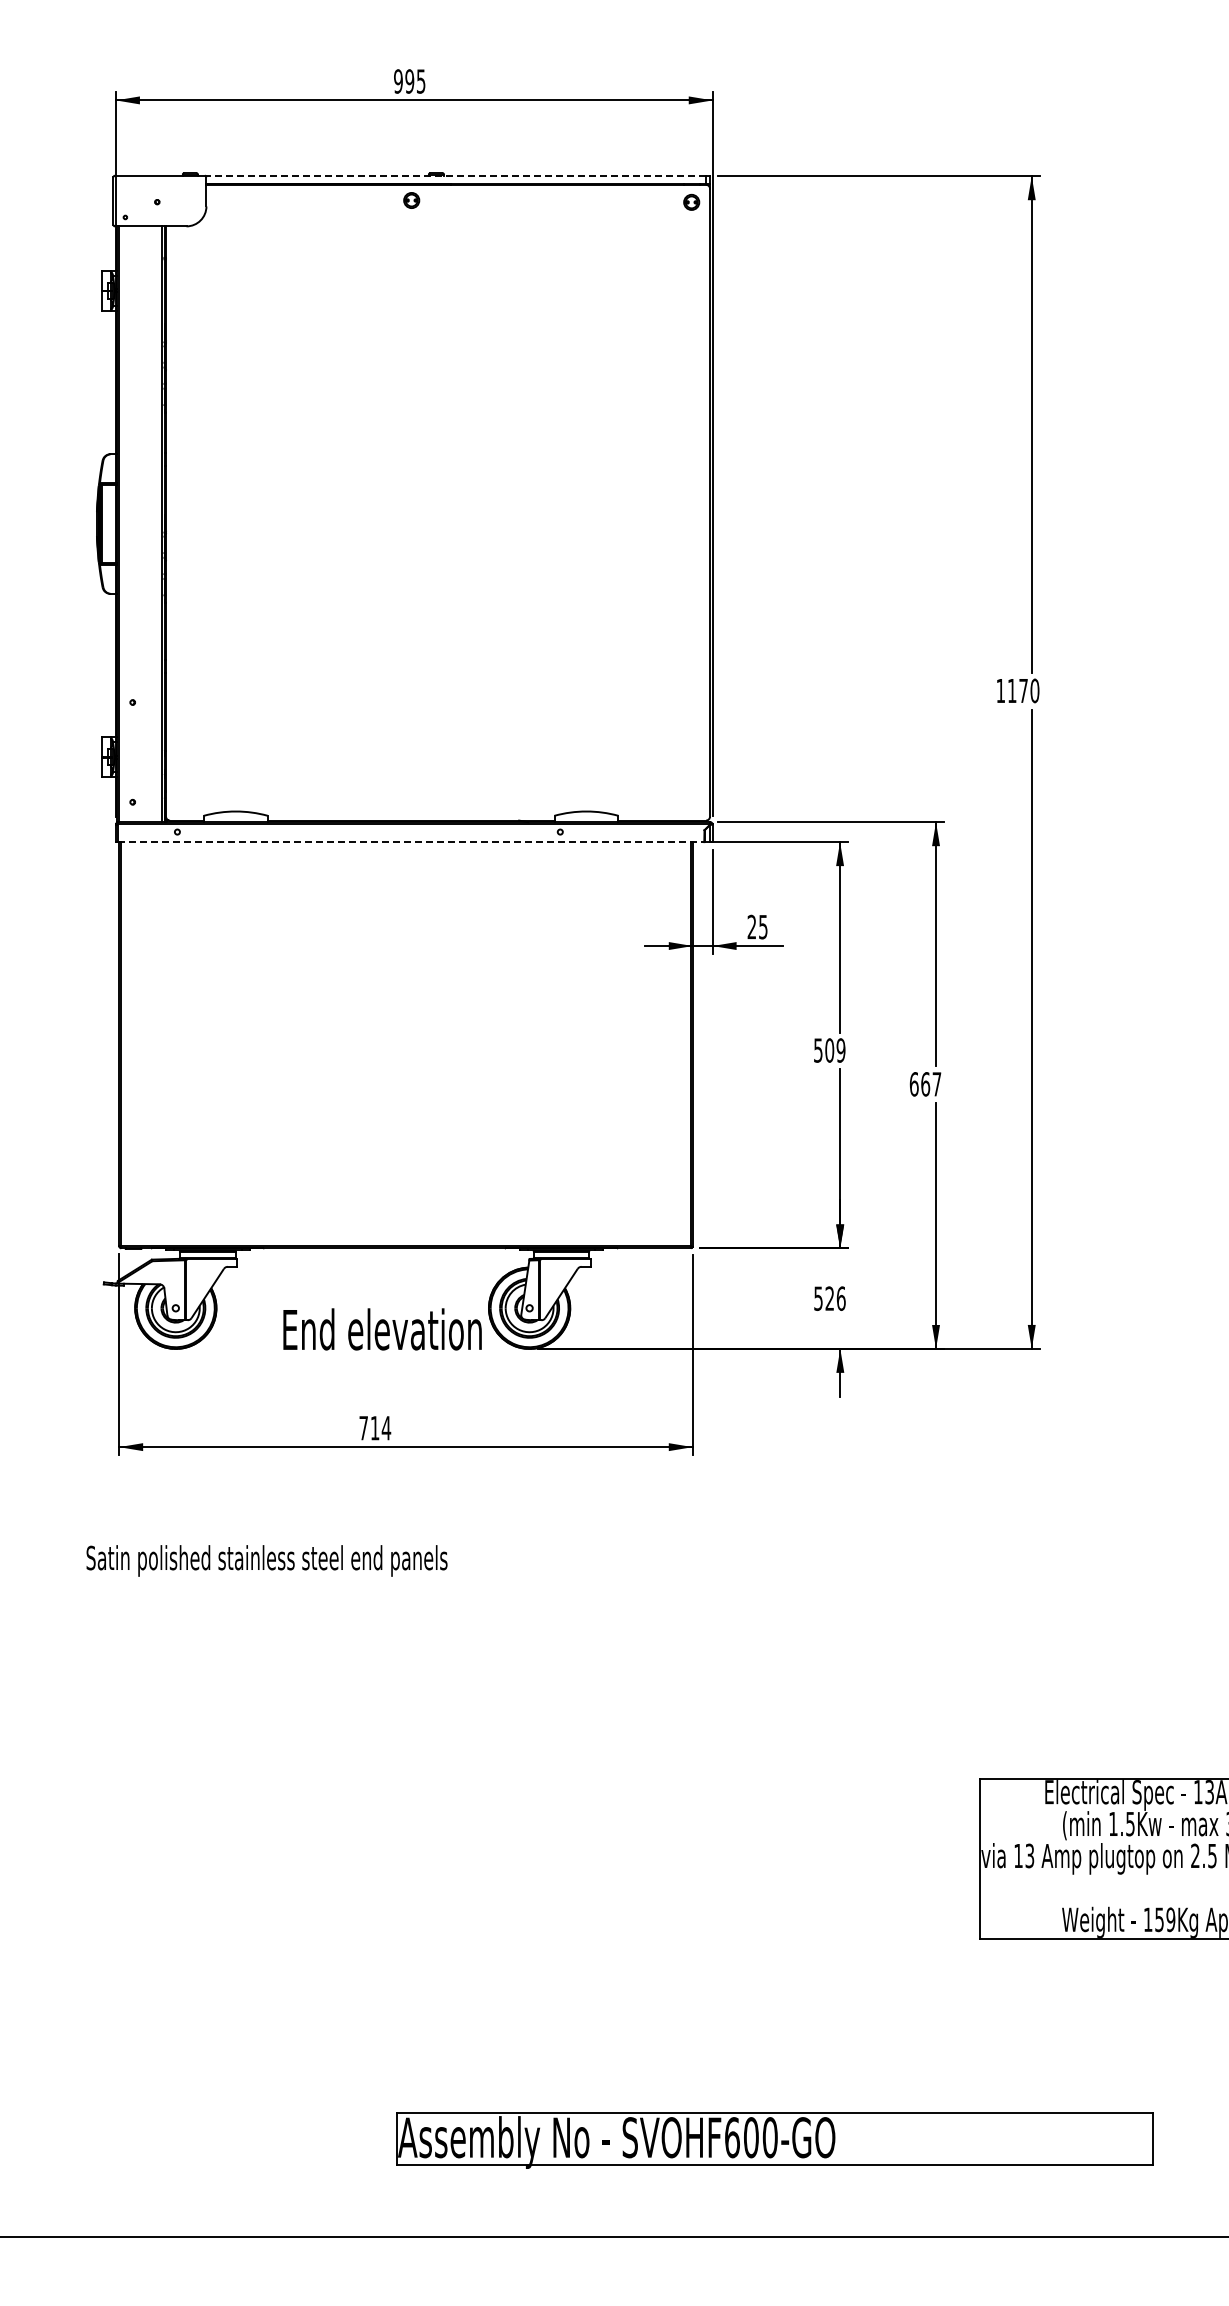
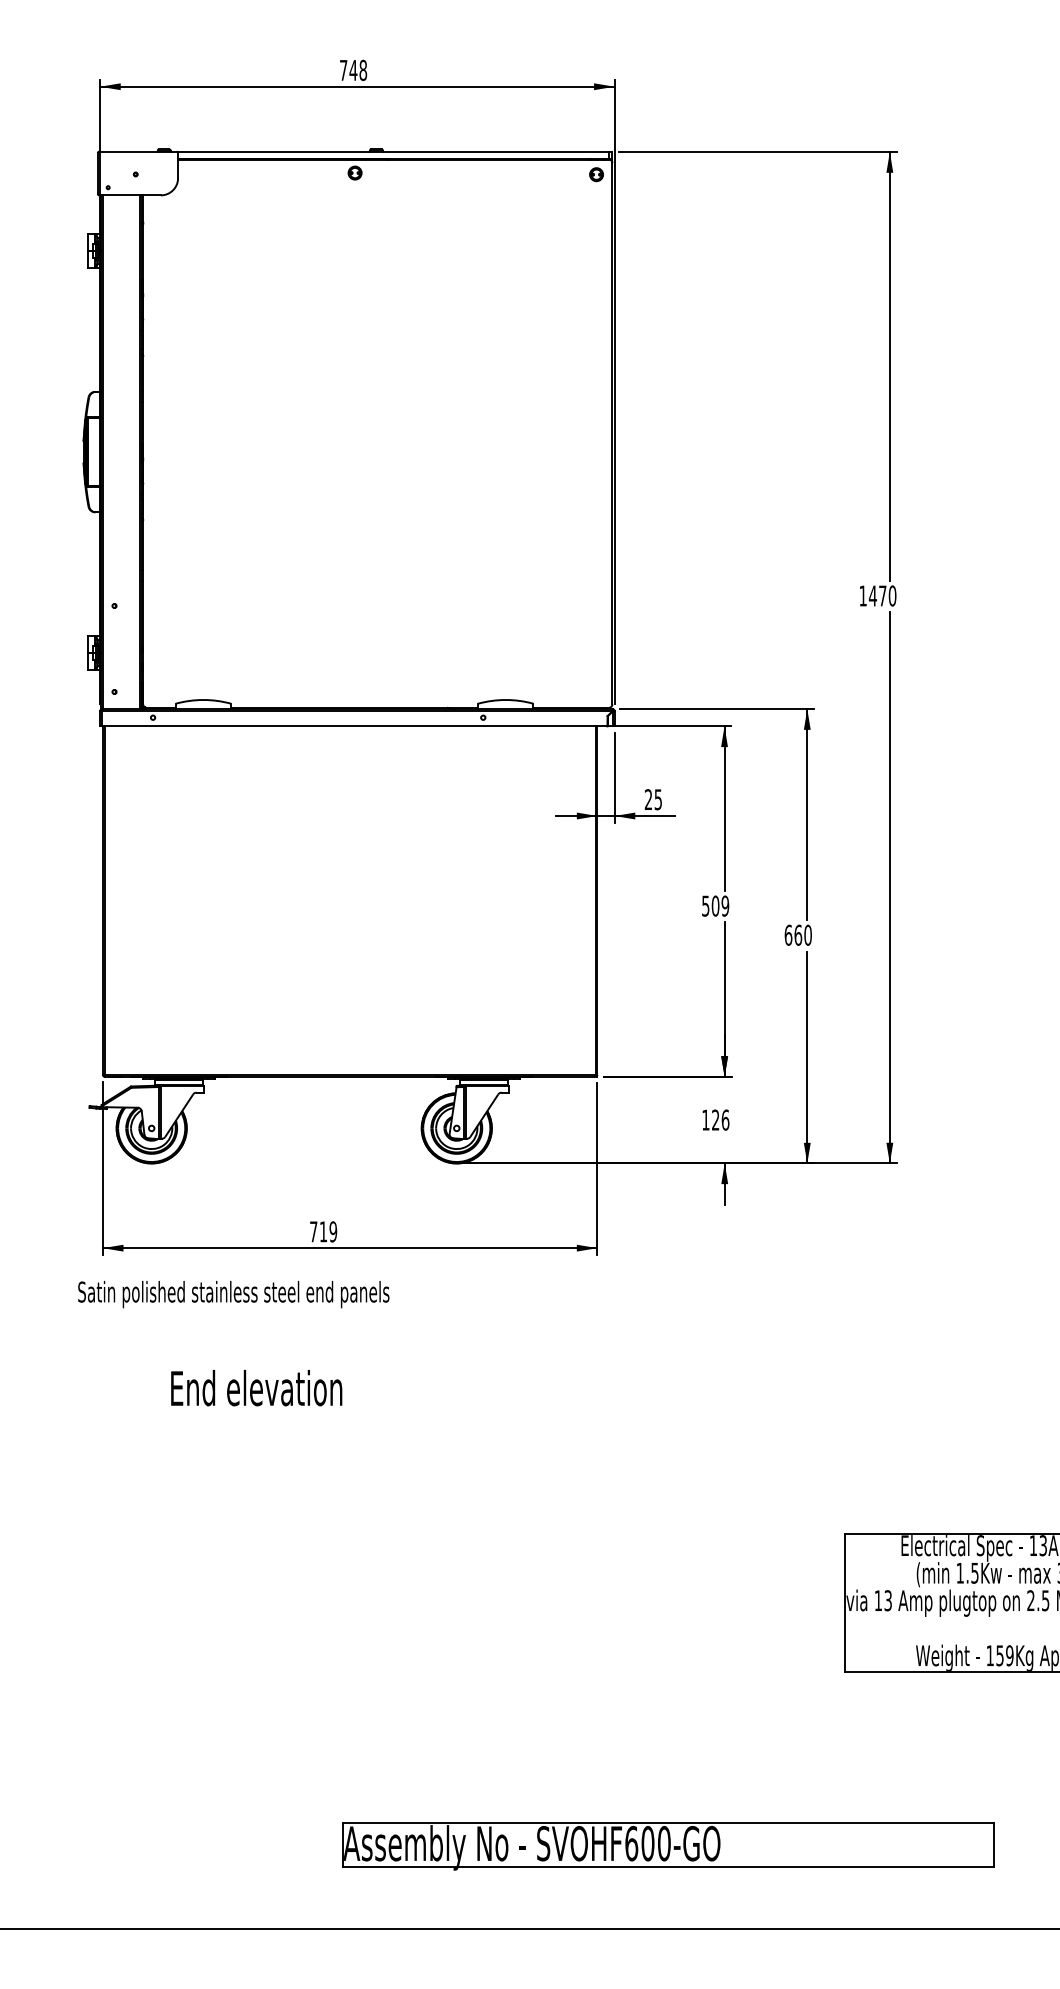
text: (409, 81) -> (353, 70), 995 -> 748
line: (455, 176) -> (392, 152), dashed -> solid
text: (1011, 690) -> (872, 595), 1170 -> 1470
line: (411, 842) -> (354, 726), dashed -> solid
text: (936, 1084) -> (807, 935), 667 -> 660
text: (818, 1298) -> (705, 1119), 526 -> 126
text: (382, 1329) -> (256, 1388), moved
text: (386, 1427) -> (333, 1231), 714 -> 719
text: (266, 1560) -> (233, 1294), moved

